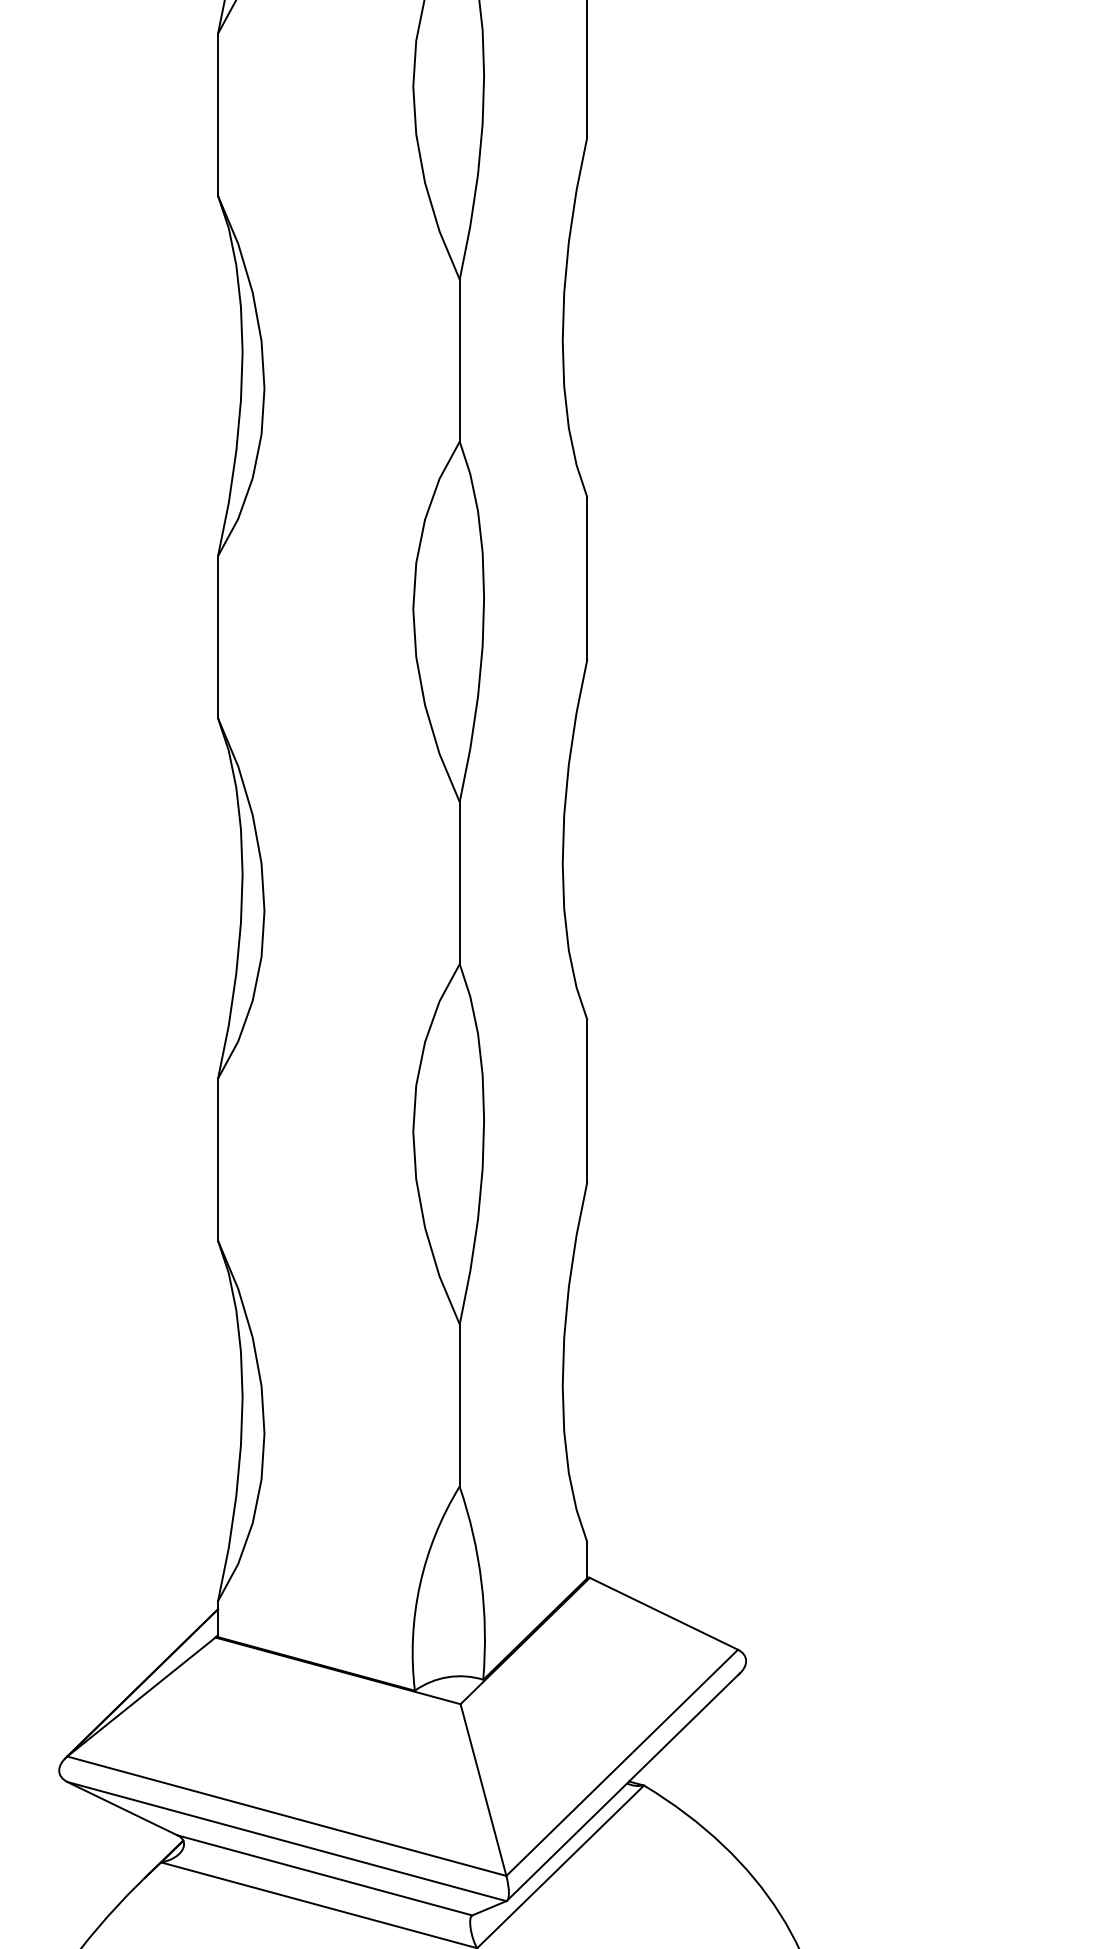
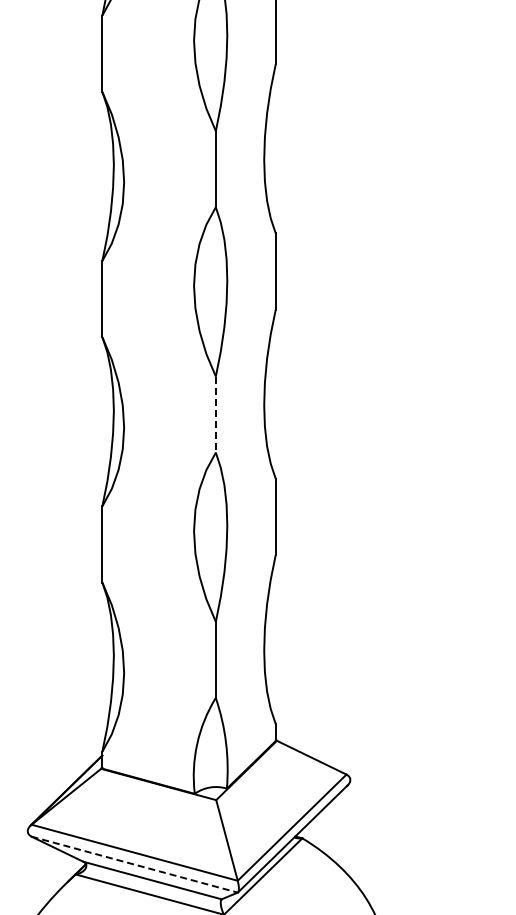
line: (458, 885) -> (215, 415), solid -> dashed
line: (286, 1841) -> (134, 864), solid -> dashed

